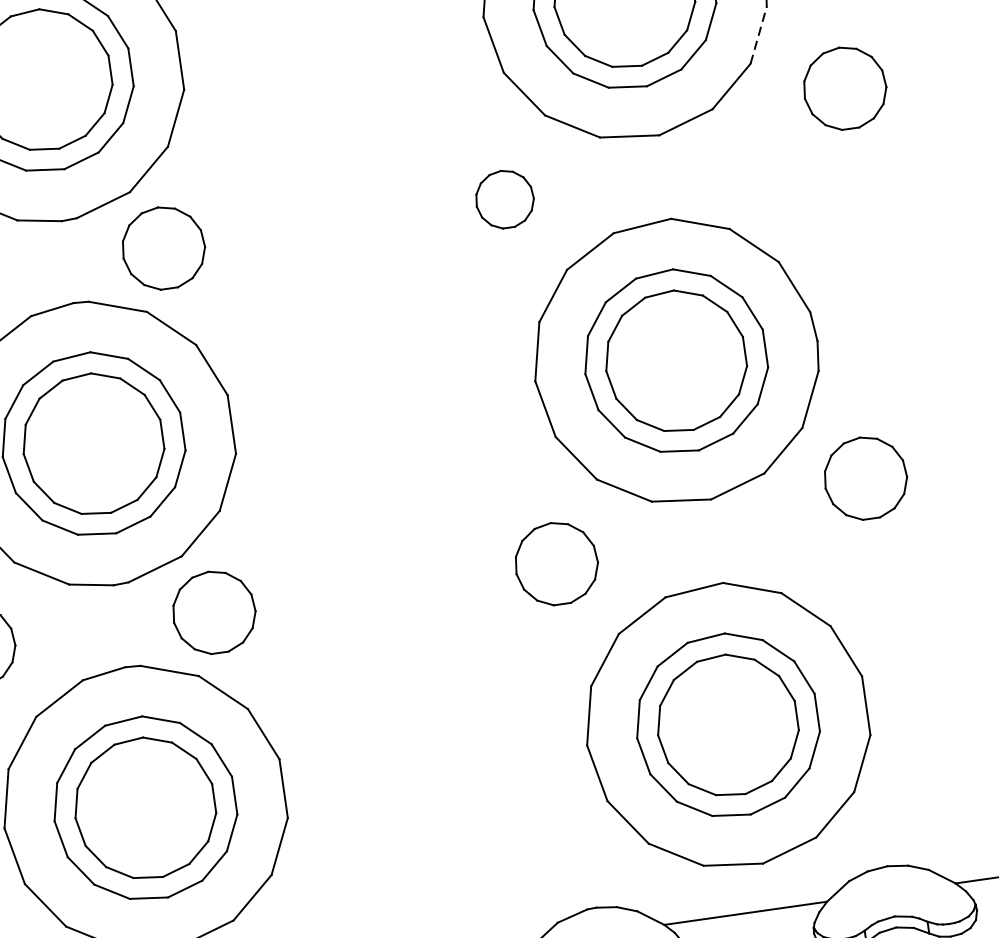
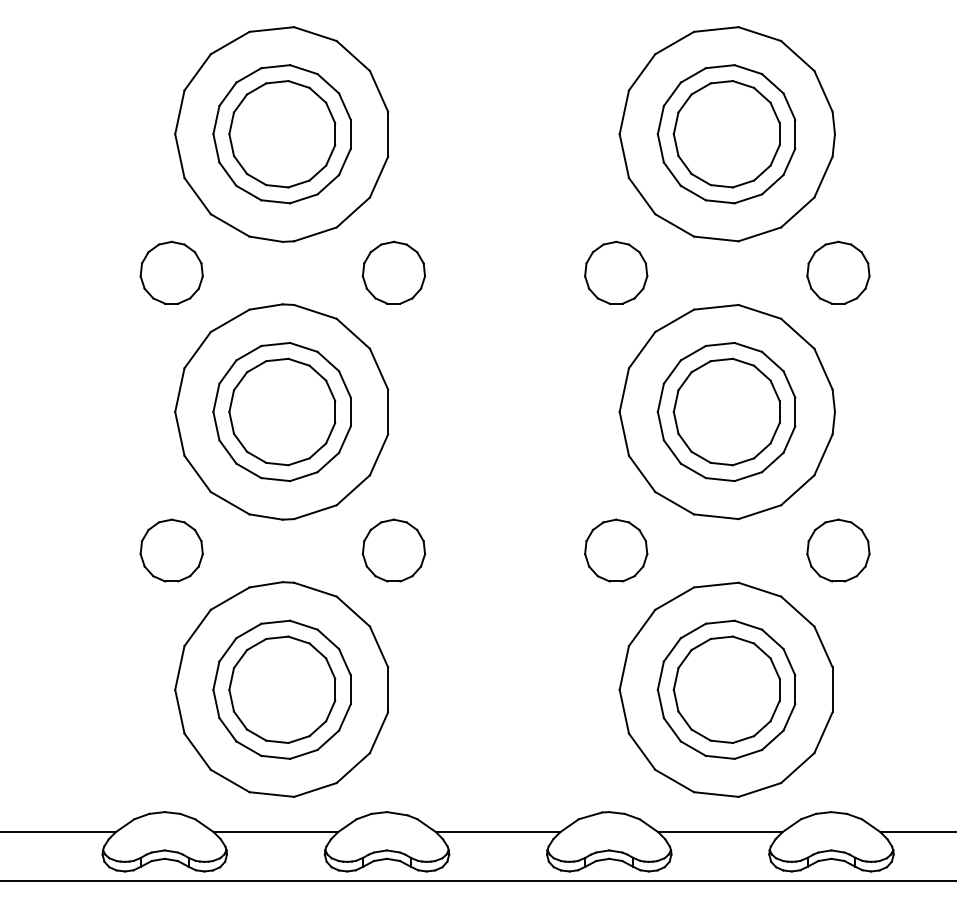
line: (758, 34) -> (823, 176), dashed -> solid
part: (845, 87) -> (838, 272), moved
part: (505, 199) -> (616, 272), size x1.43
part: (163, 247) -> (393, 272), moved
part: (865, 478) -> (838, 550), moved
part: (213, 612) -> (393, 550), moved

